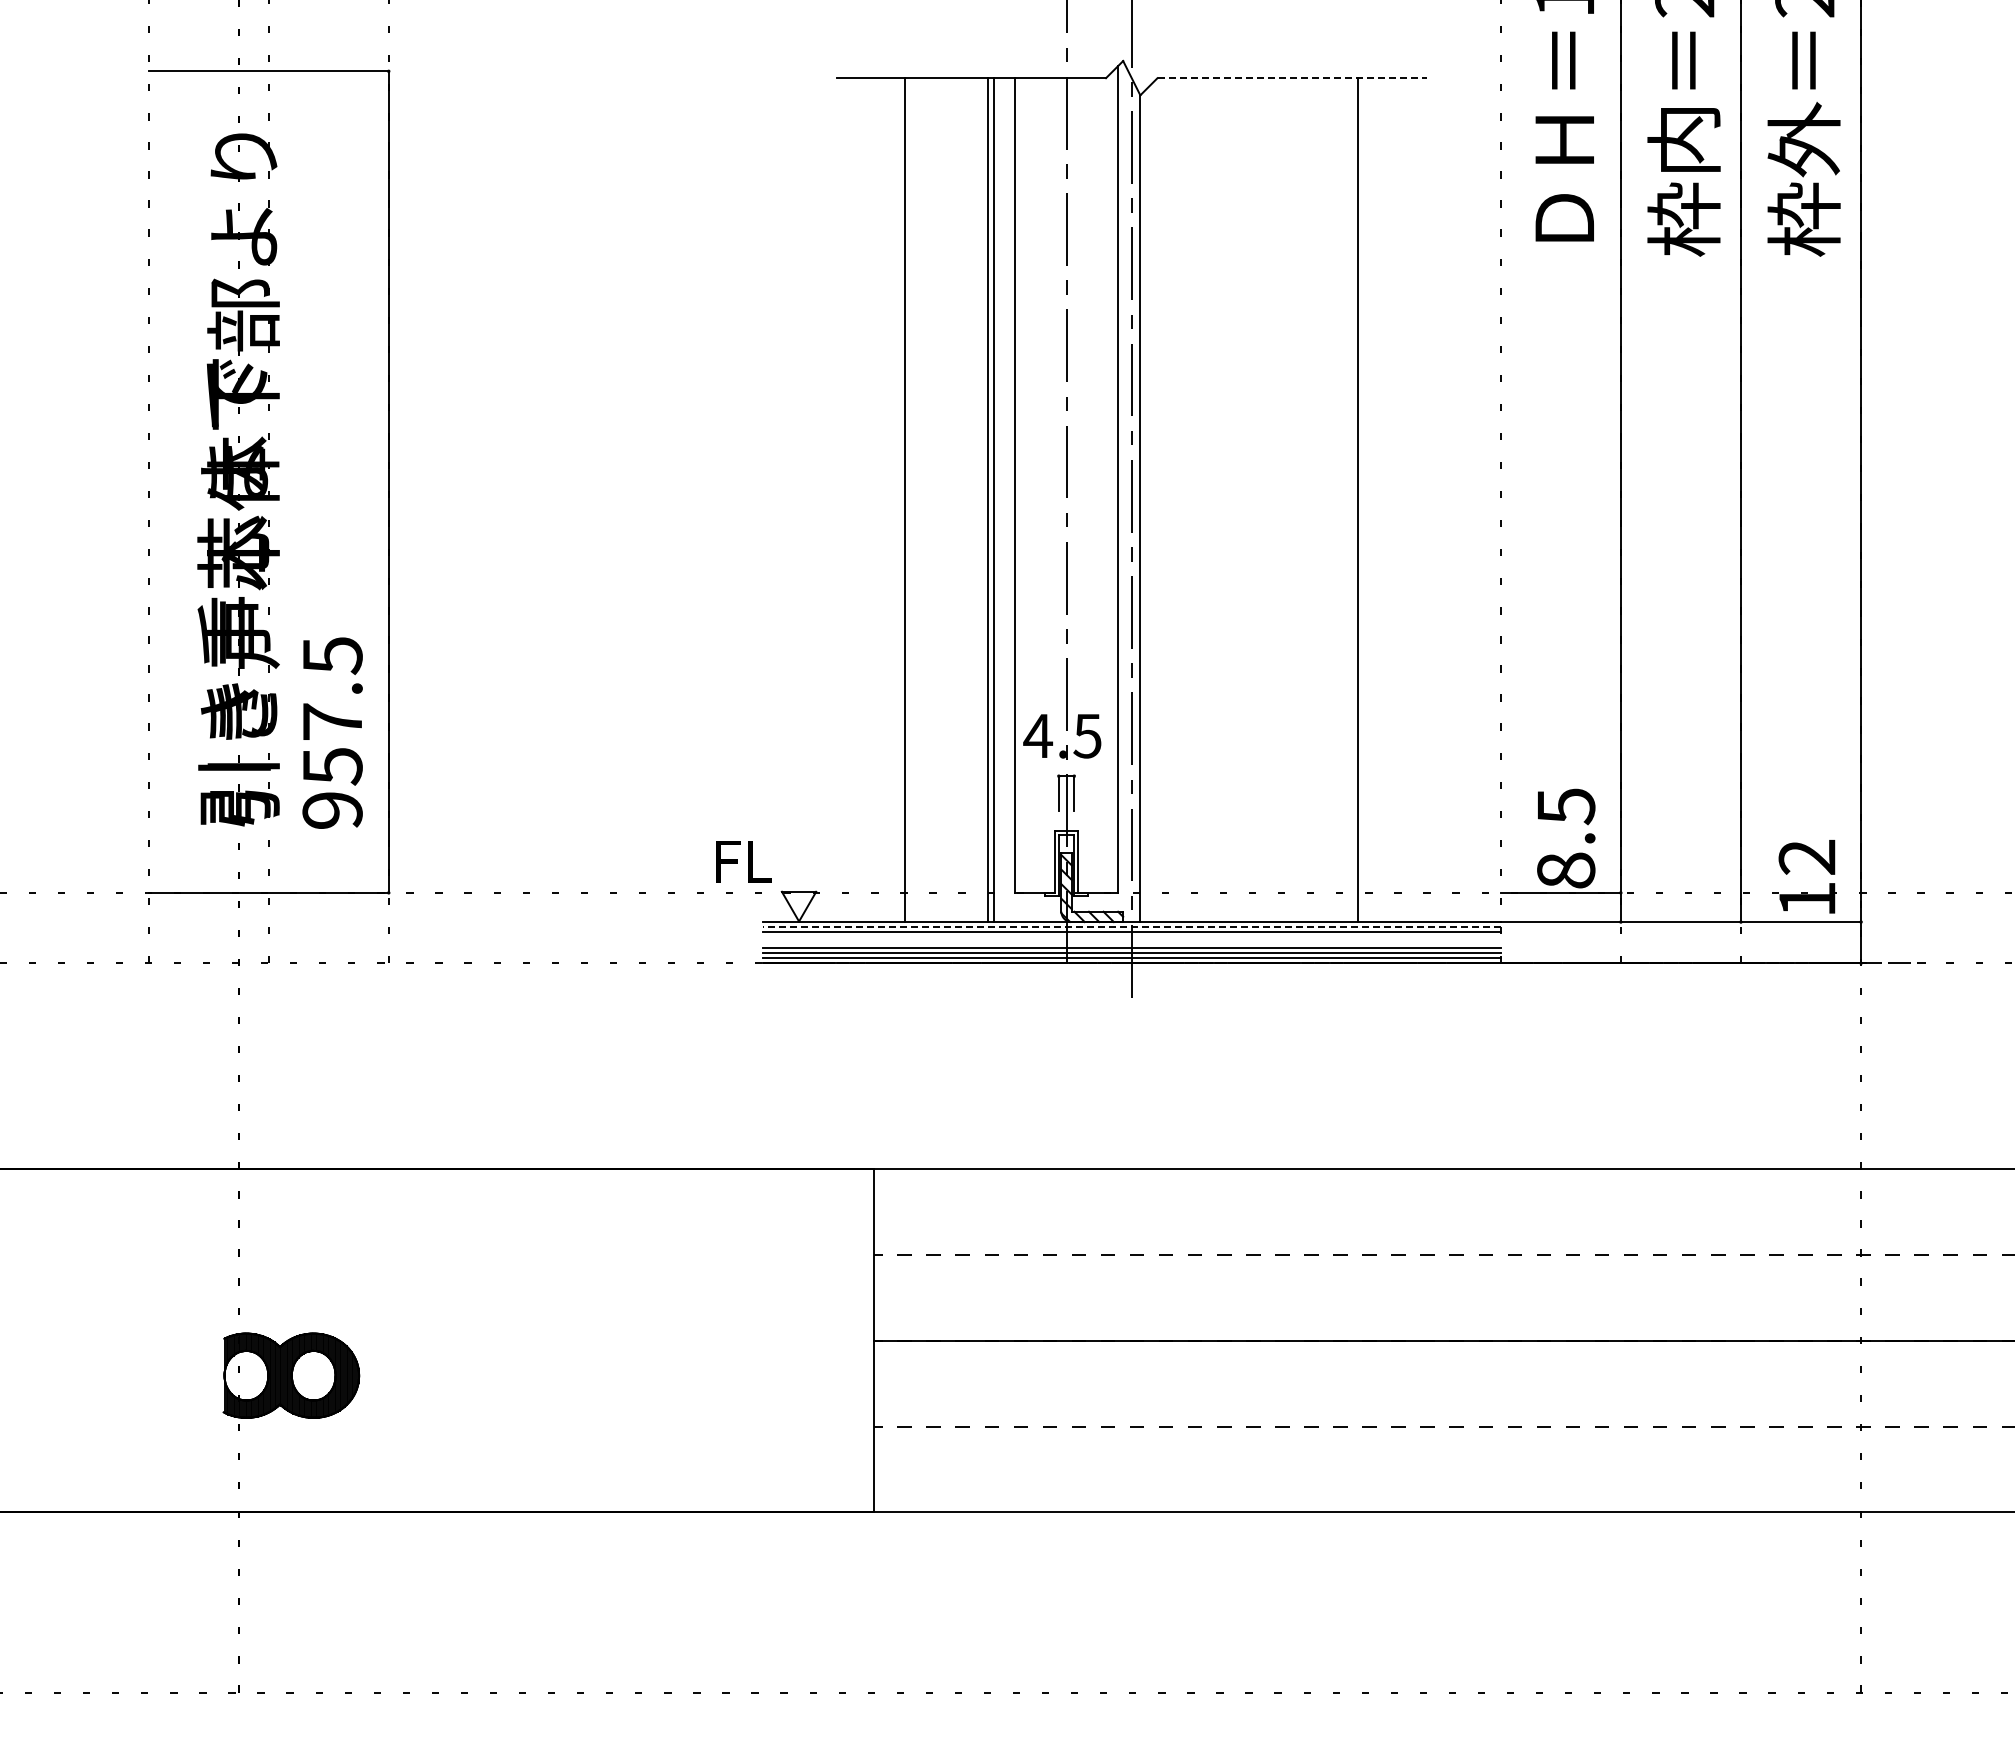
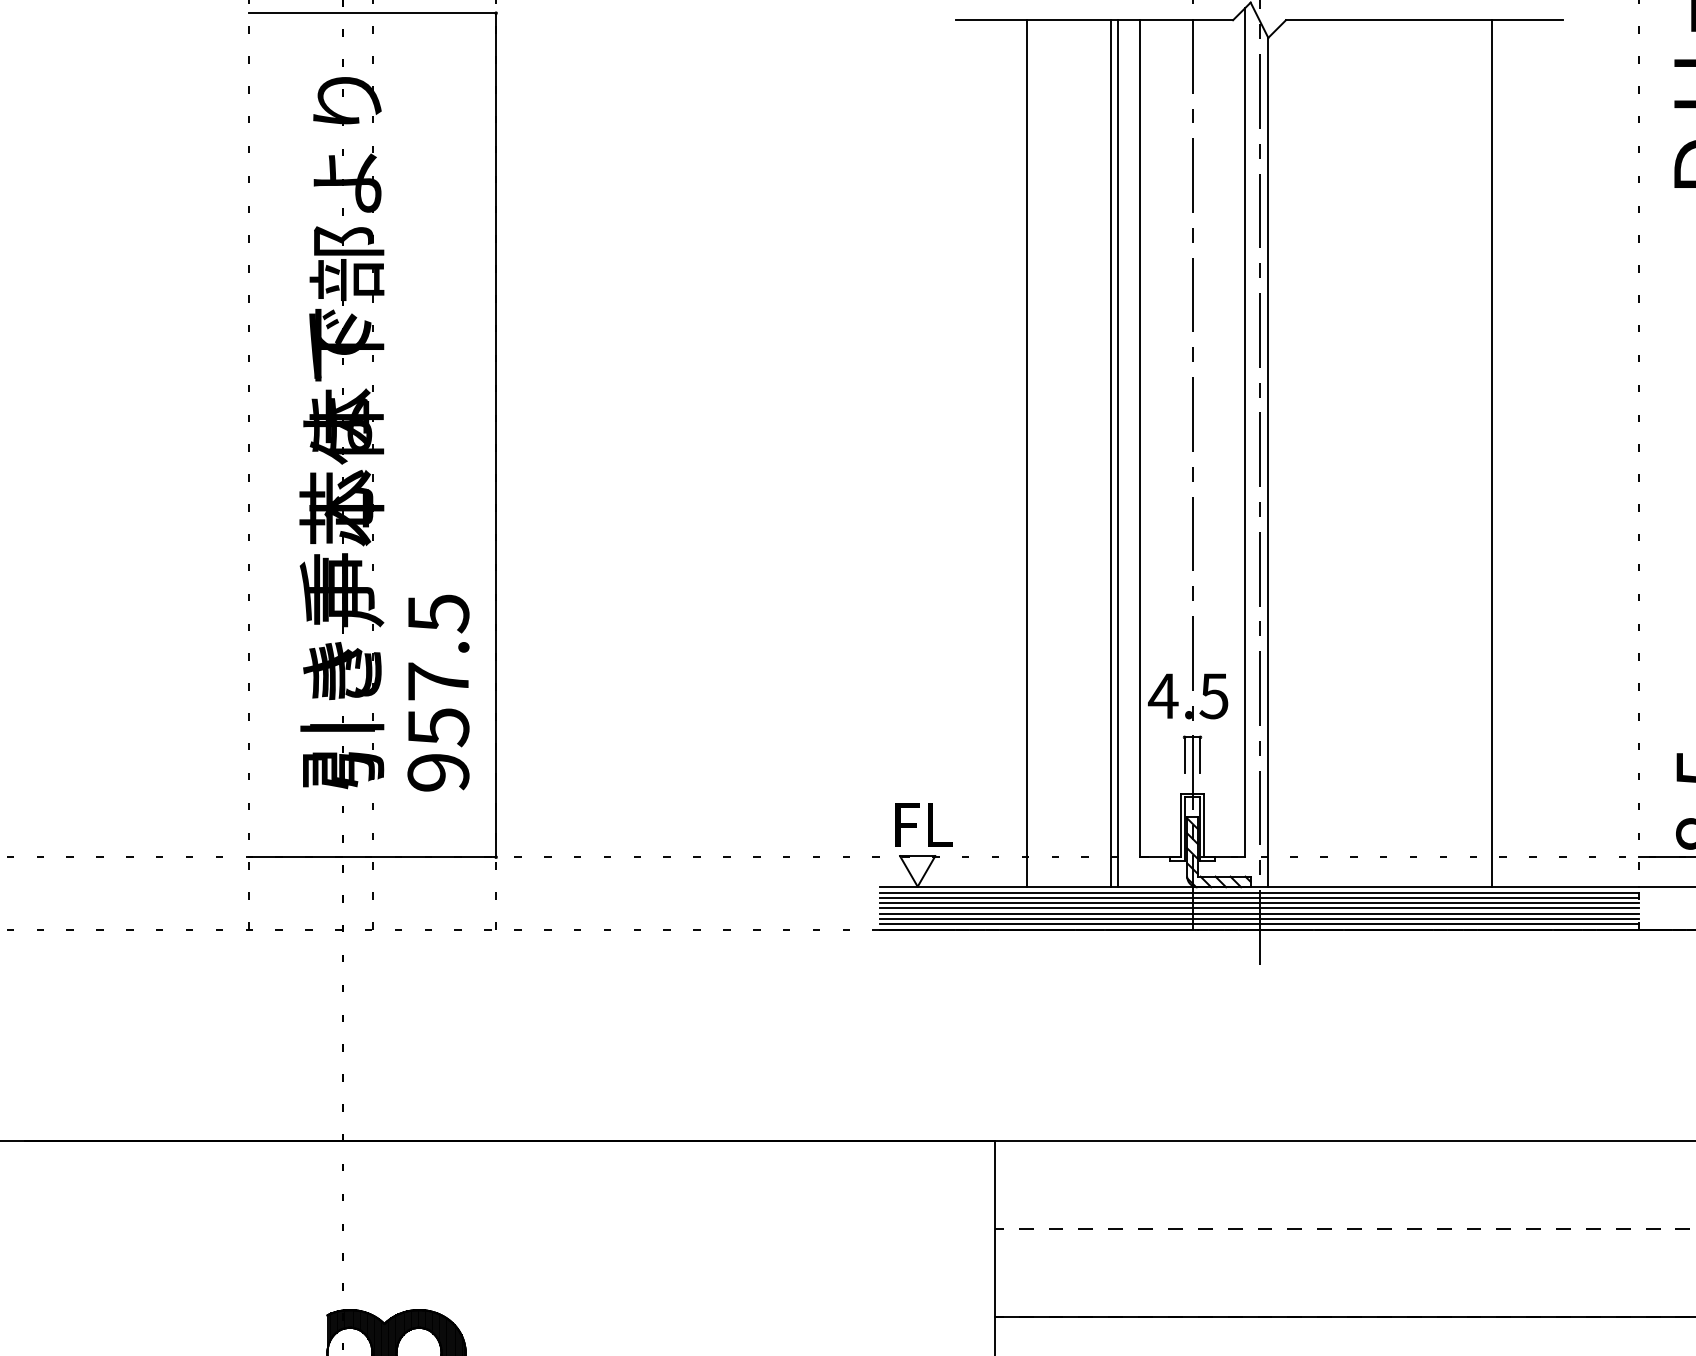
line: (1292, 78) -> (1424, 20), dashed -> solid
text: (743, 861) -> (923, 825), moved
line: (1131, 927) -> (1259, 892), dashed -> solid
line: (1131, 937) -> (1259, 903), added
line: (1131, 942) -> (1259, 908), added

